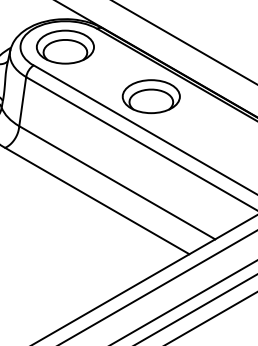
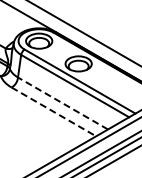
line: (118, 182) -> (63, 103), solid -> dashed
line: (96, 200) -> (53, 111), solid -> dashed

